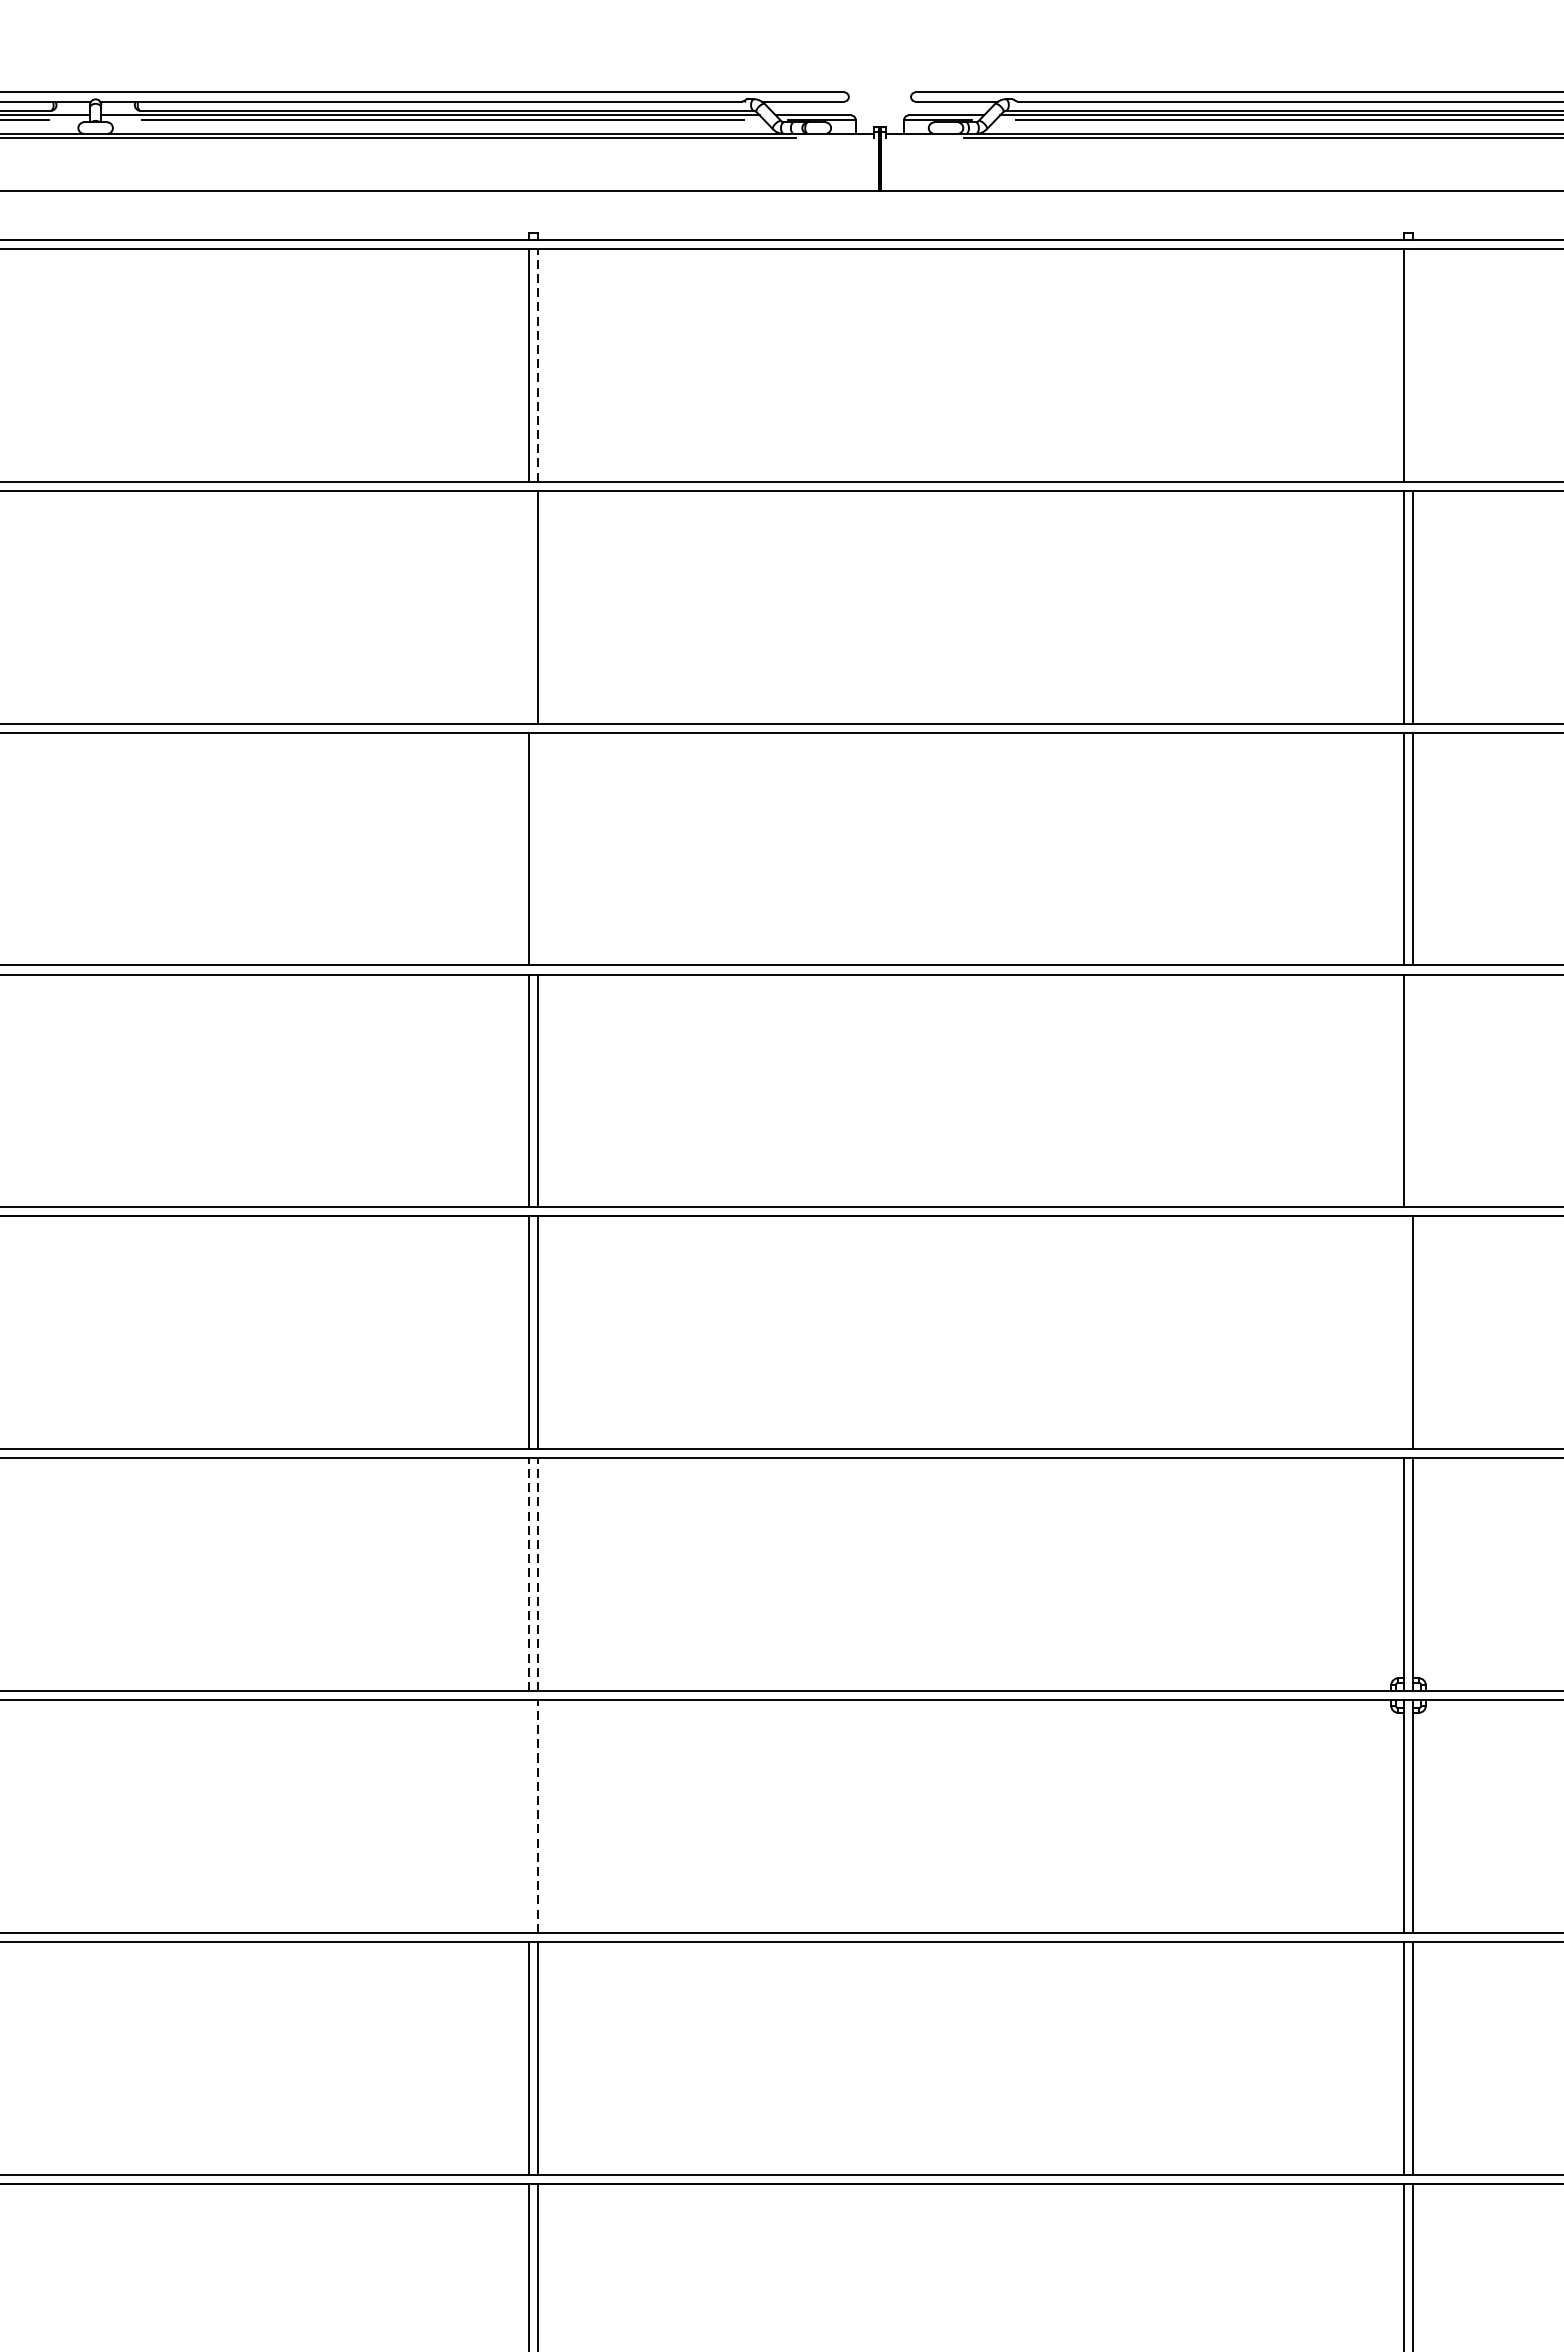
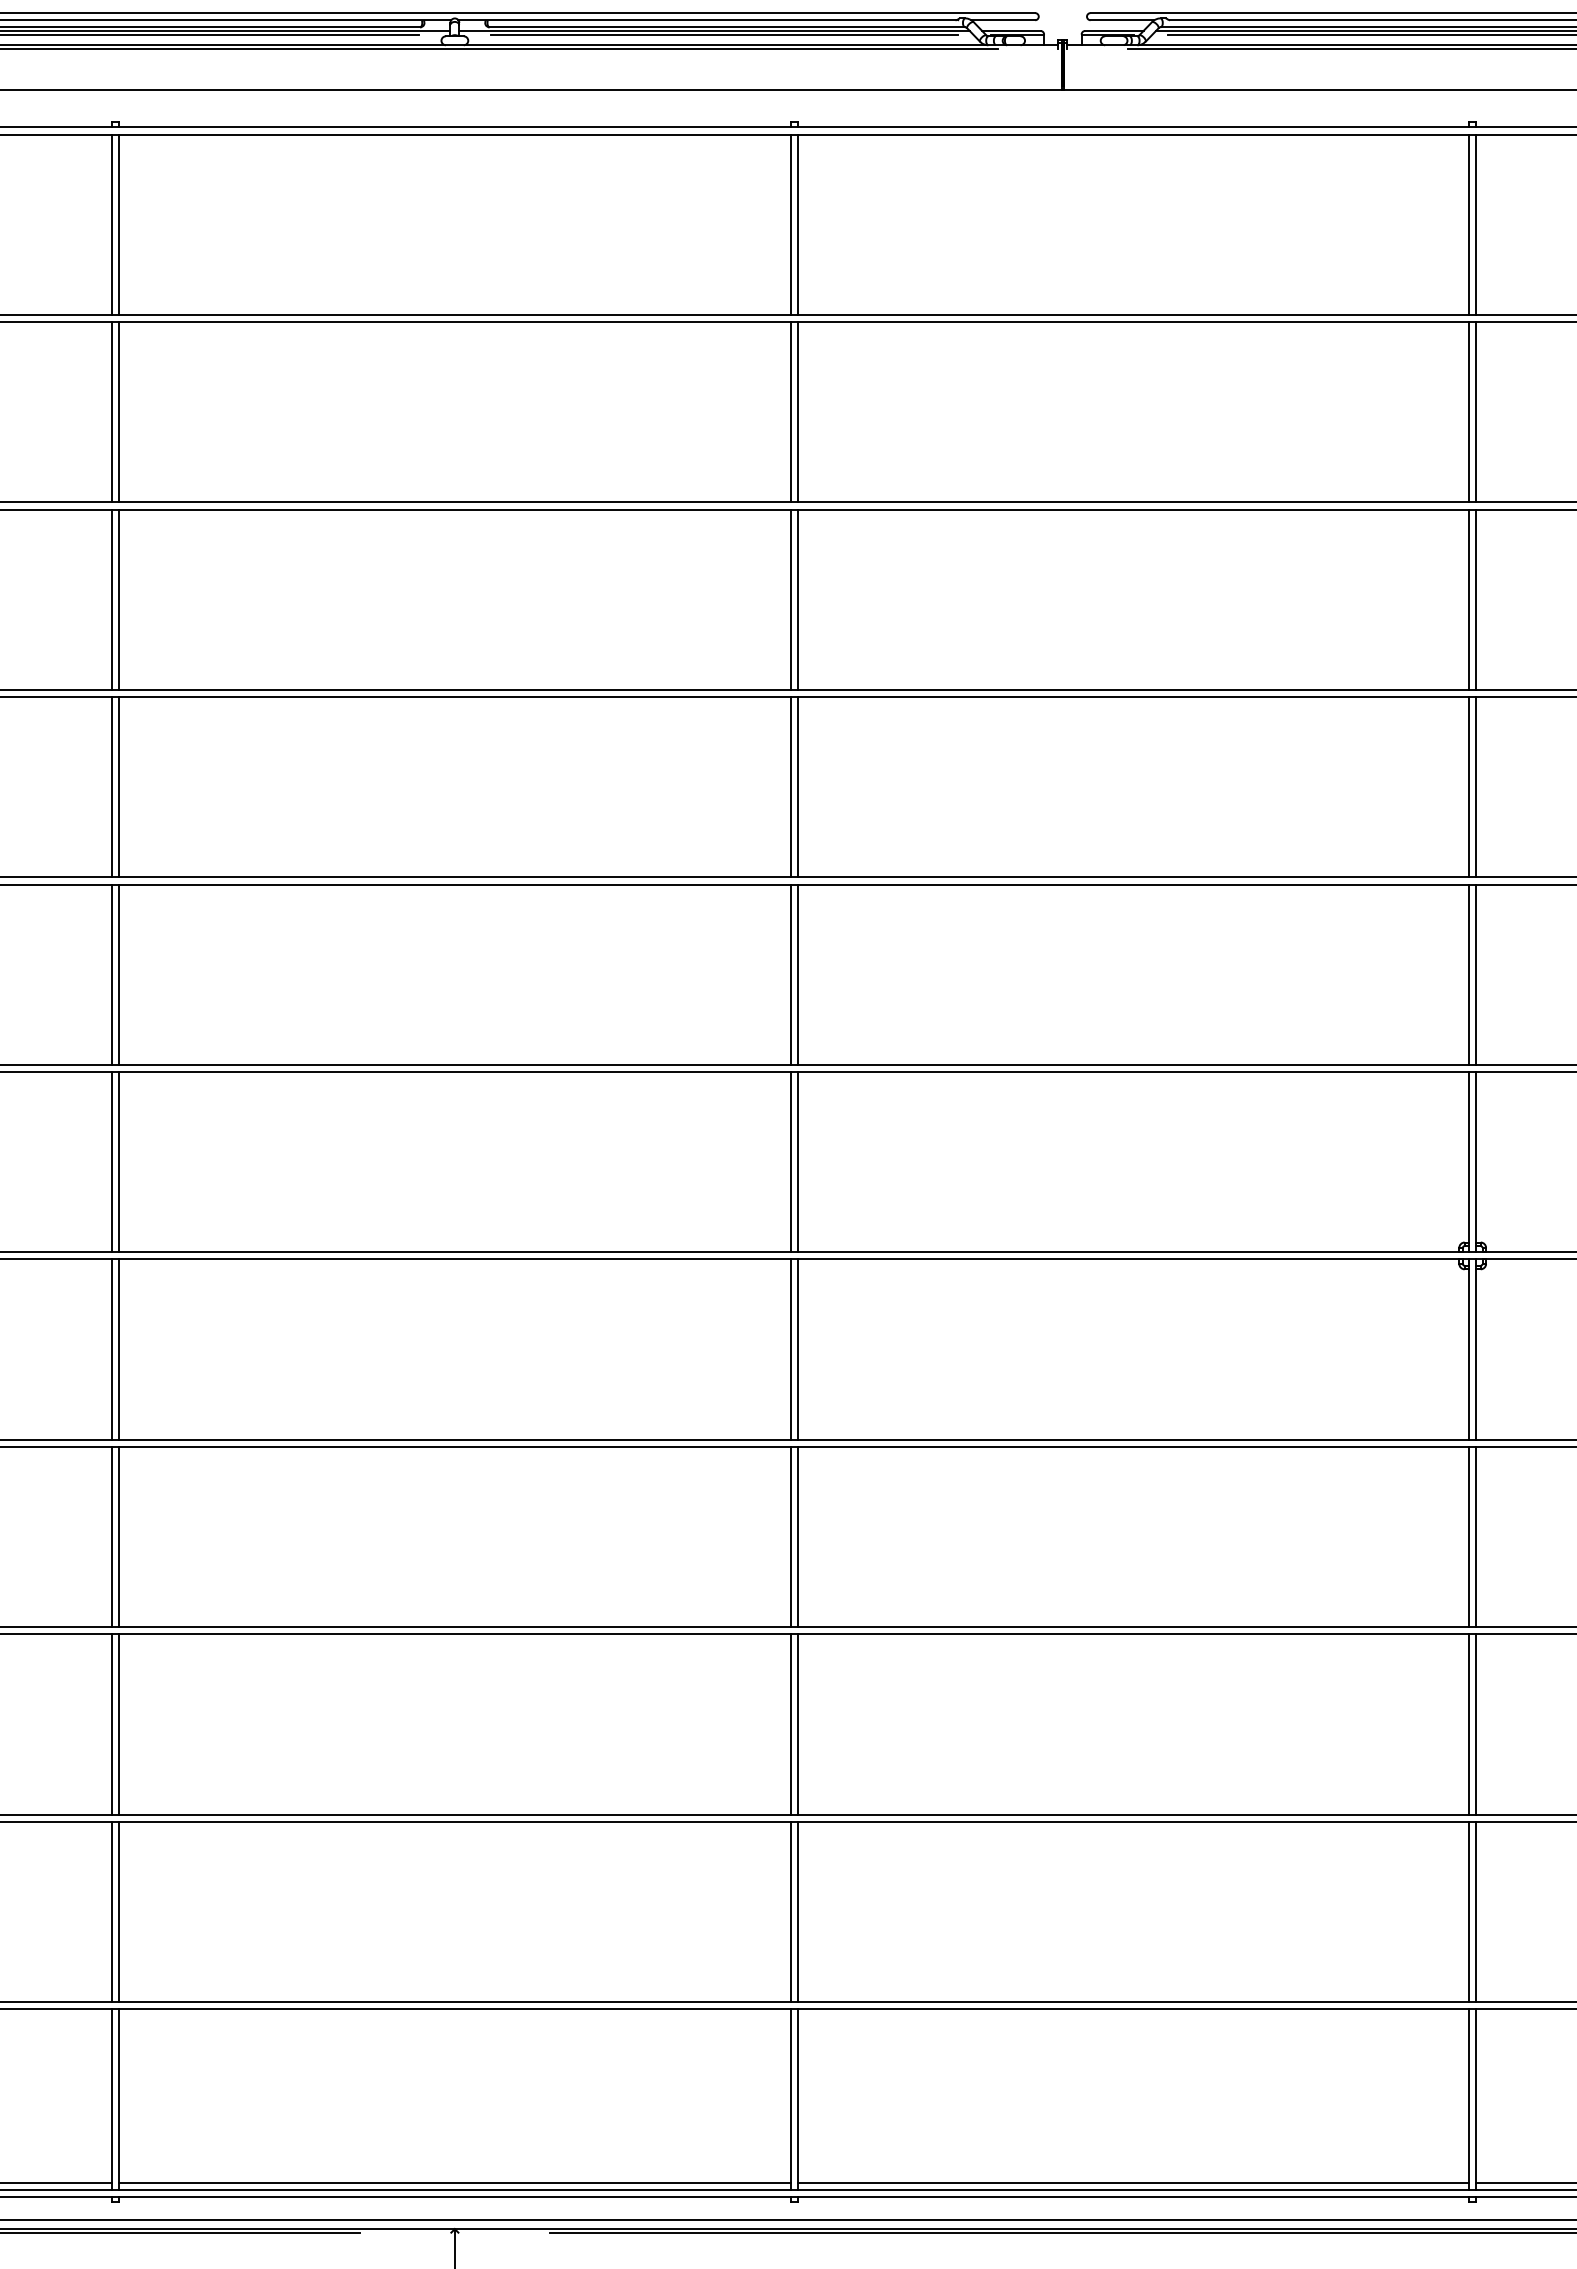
line: (537, 365) -> (797, 224), dashed -> solid
line: (1413, 365) -> (1476, 224), added
line: (528, 607) -> (790, 412), added
line: (537, 848) -> (797, 599), added
line: (1413, 1091) -> (1476, 787), added
line: (1404, 1332) -> (1469, 974), added
line: (528, 1573) -> (790, 1161), dashed -> solid
line: (537, 1573) -> (797, 1161), dashed -> solid
line: (528, 1816) -> (790, 1349), added
line: (537, 1816) -> (797, 1349), dashed -> solid

